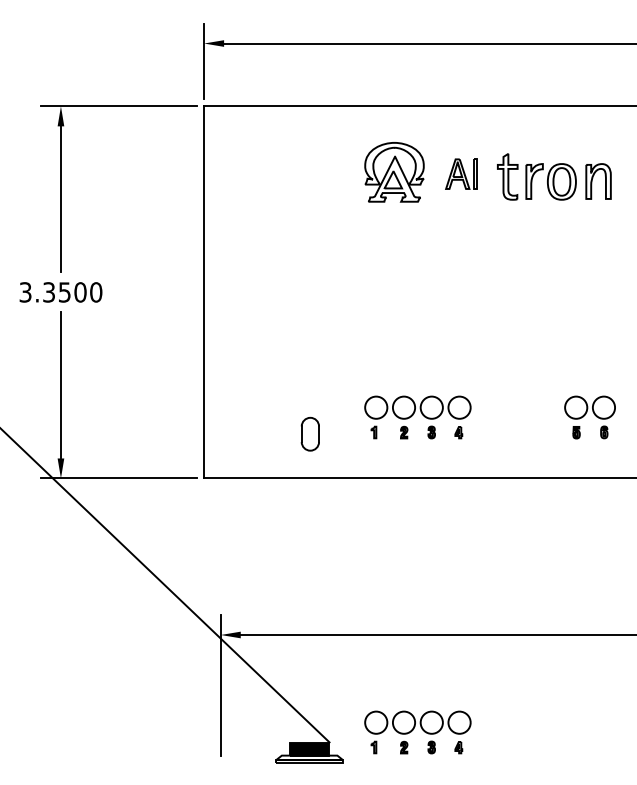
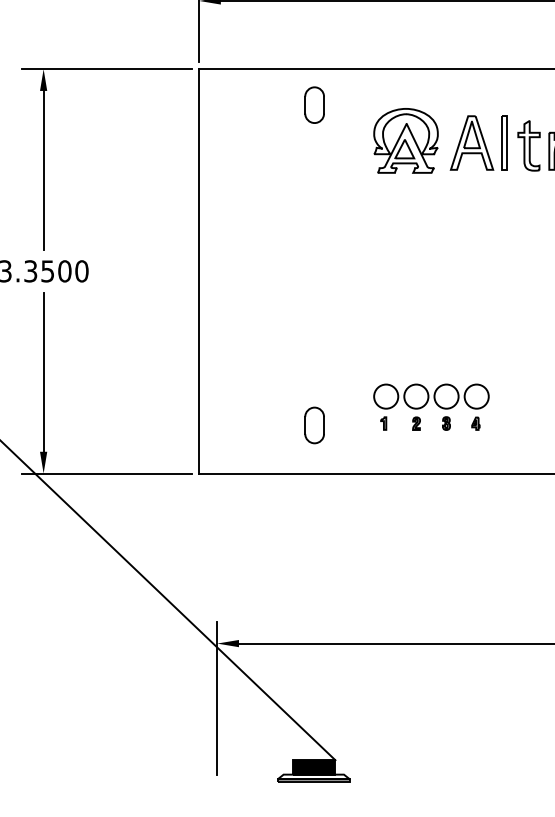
part: (309, 139) -> (313, 105), added
part: (461, 173) -> (478, 142), size x1.67
part: (417, 732) -> (431, 749), removed

